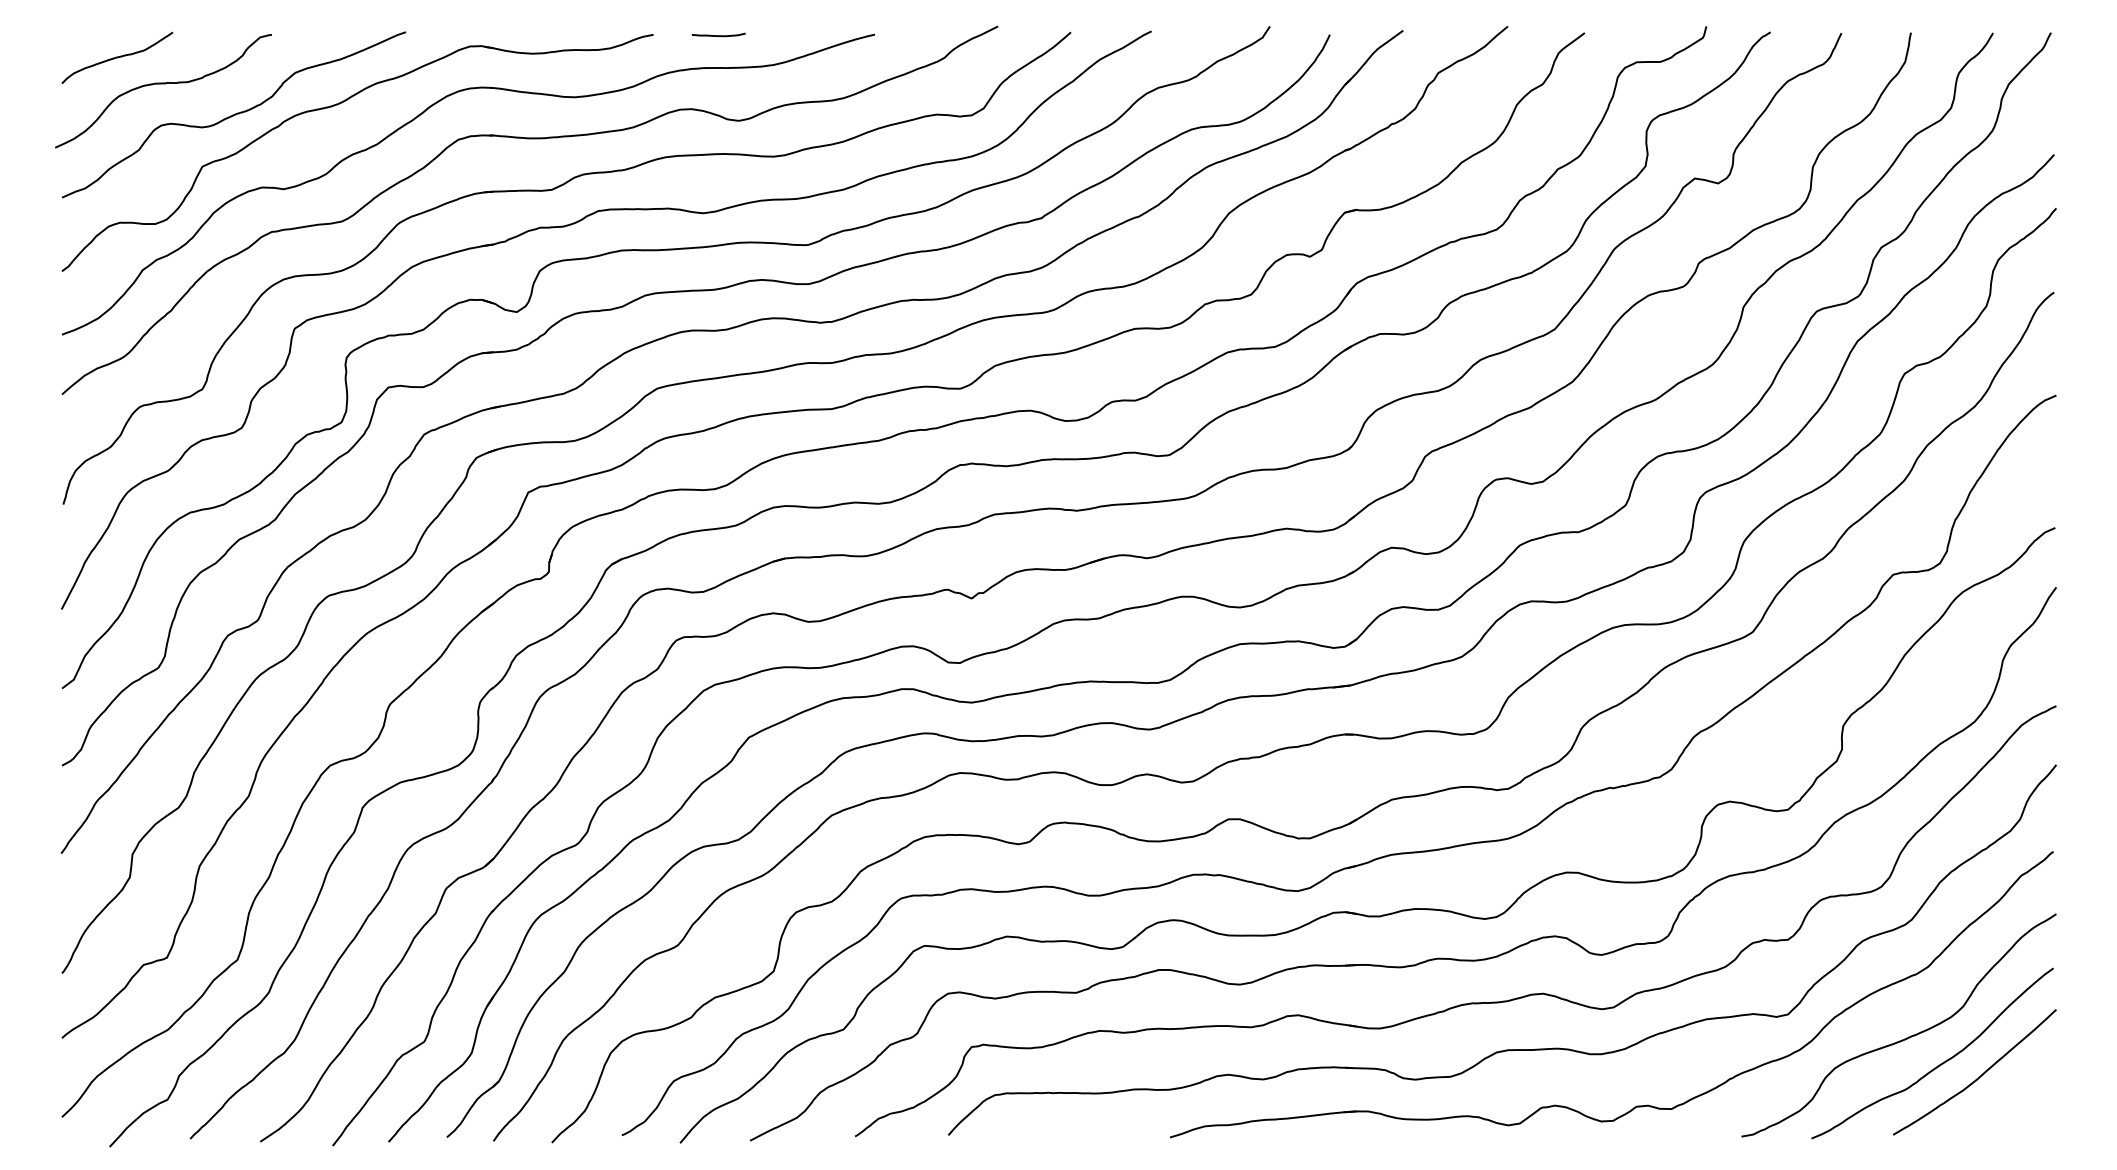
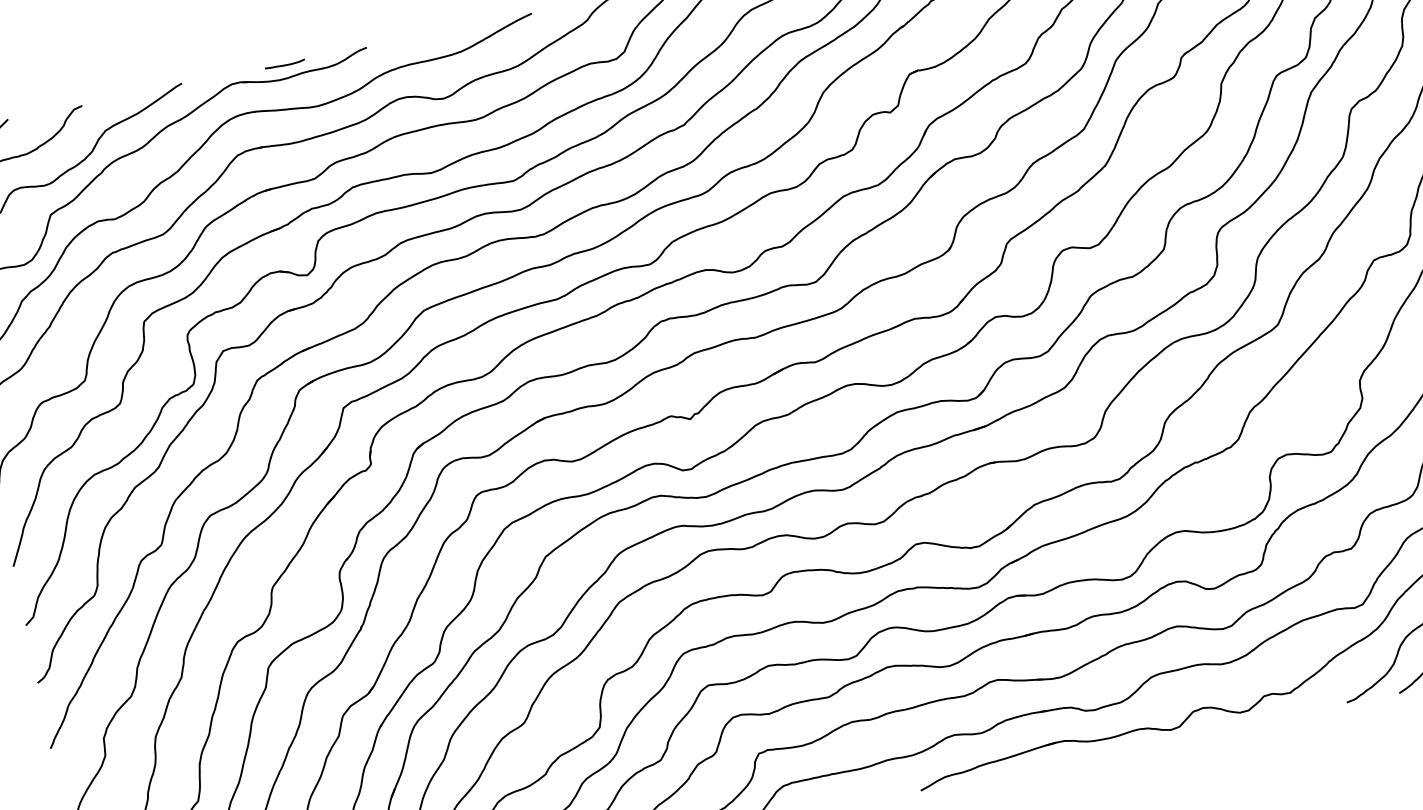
curve: (718, 35) -> (284, 64), moved

